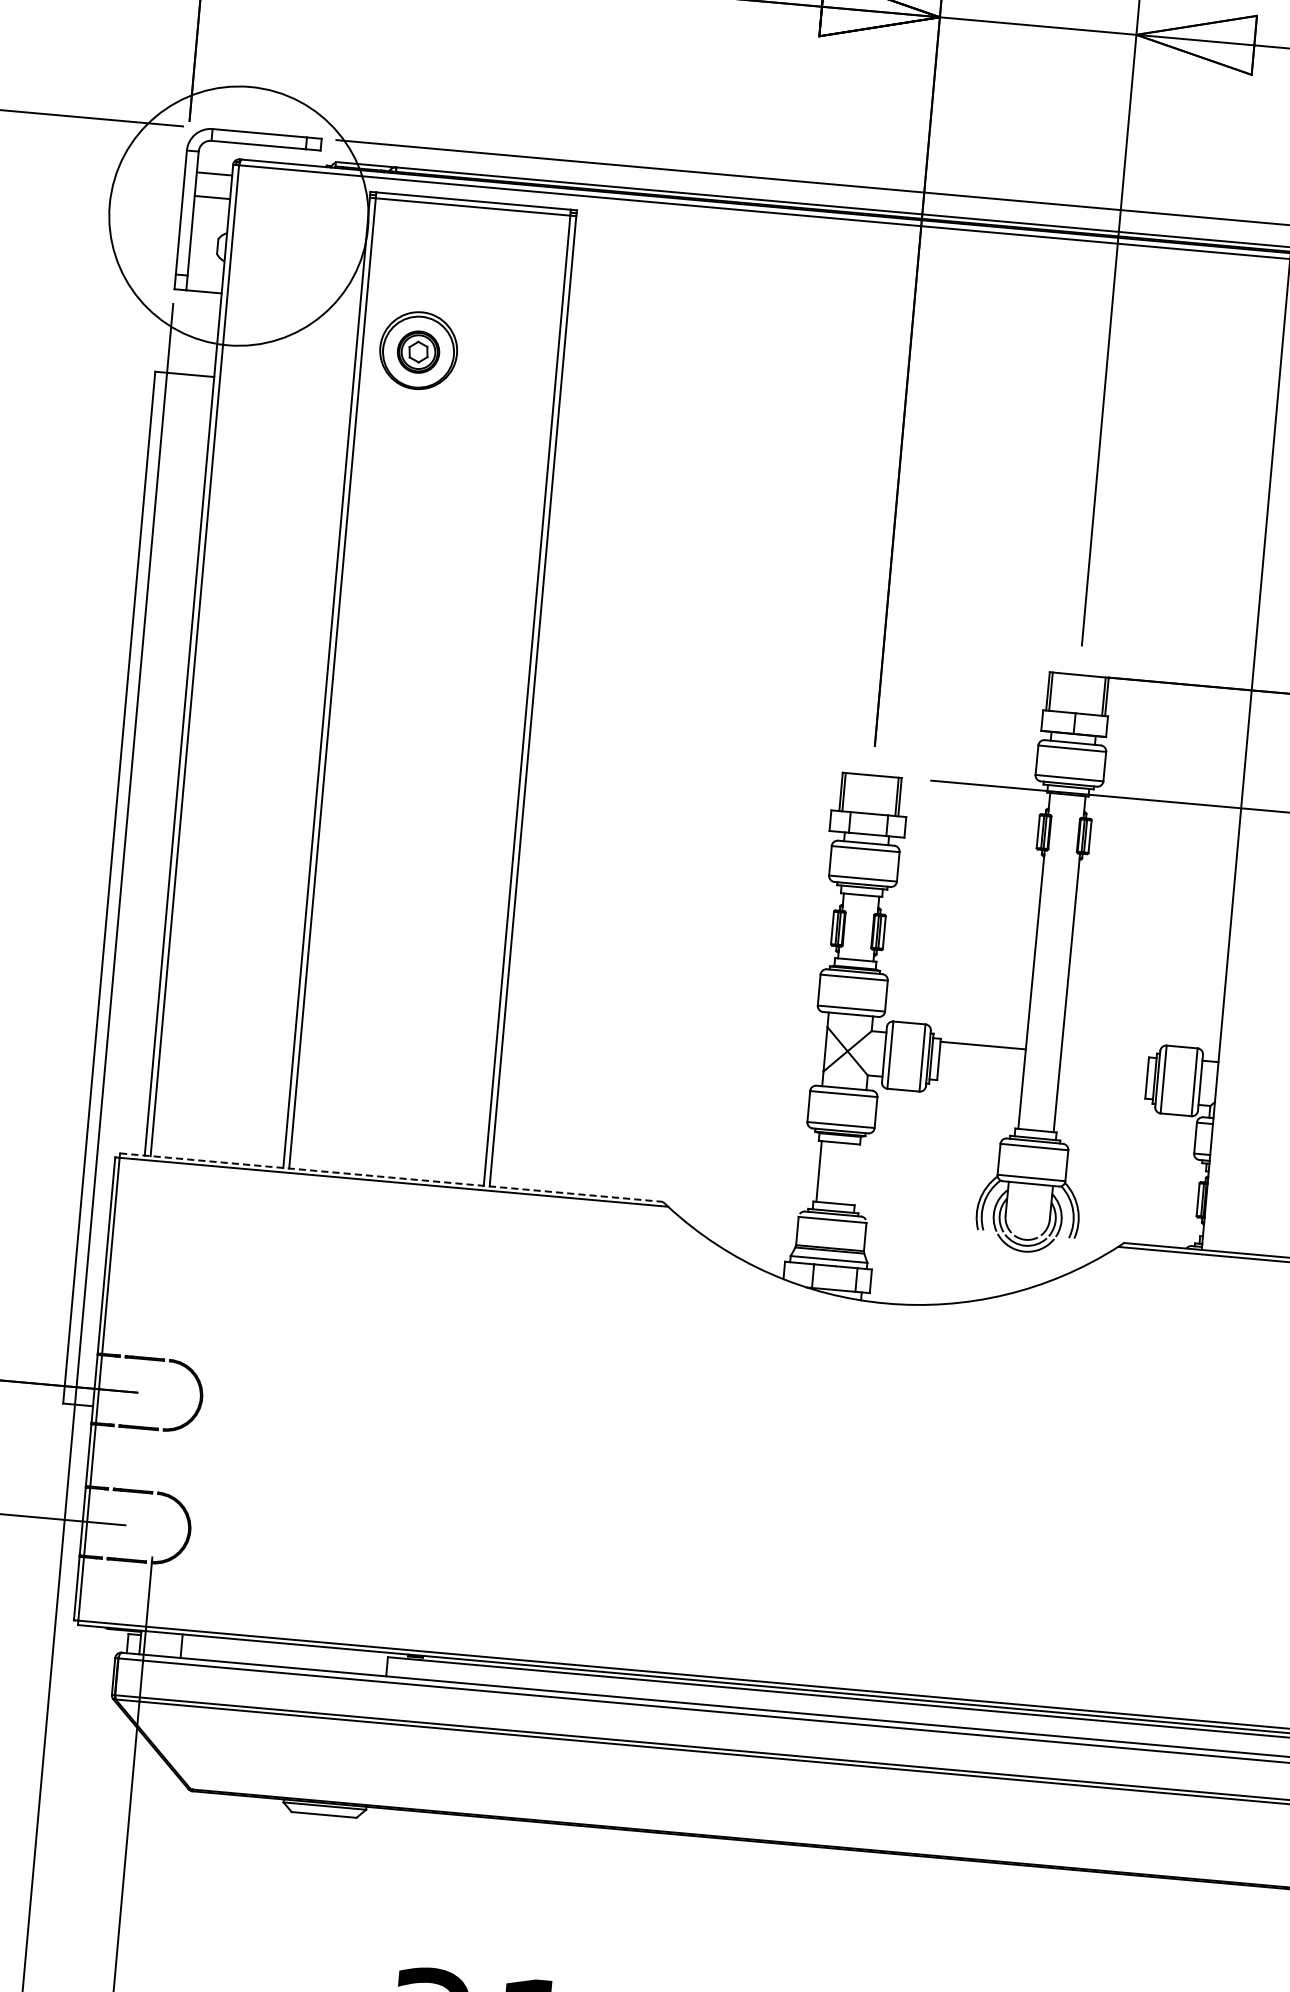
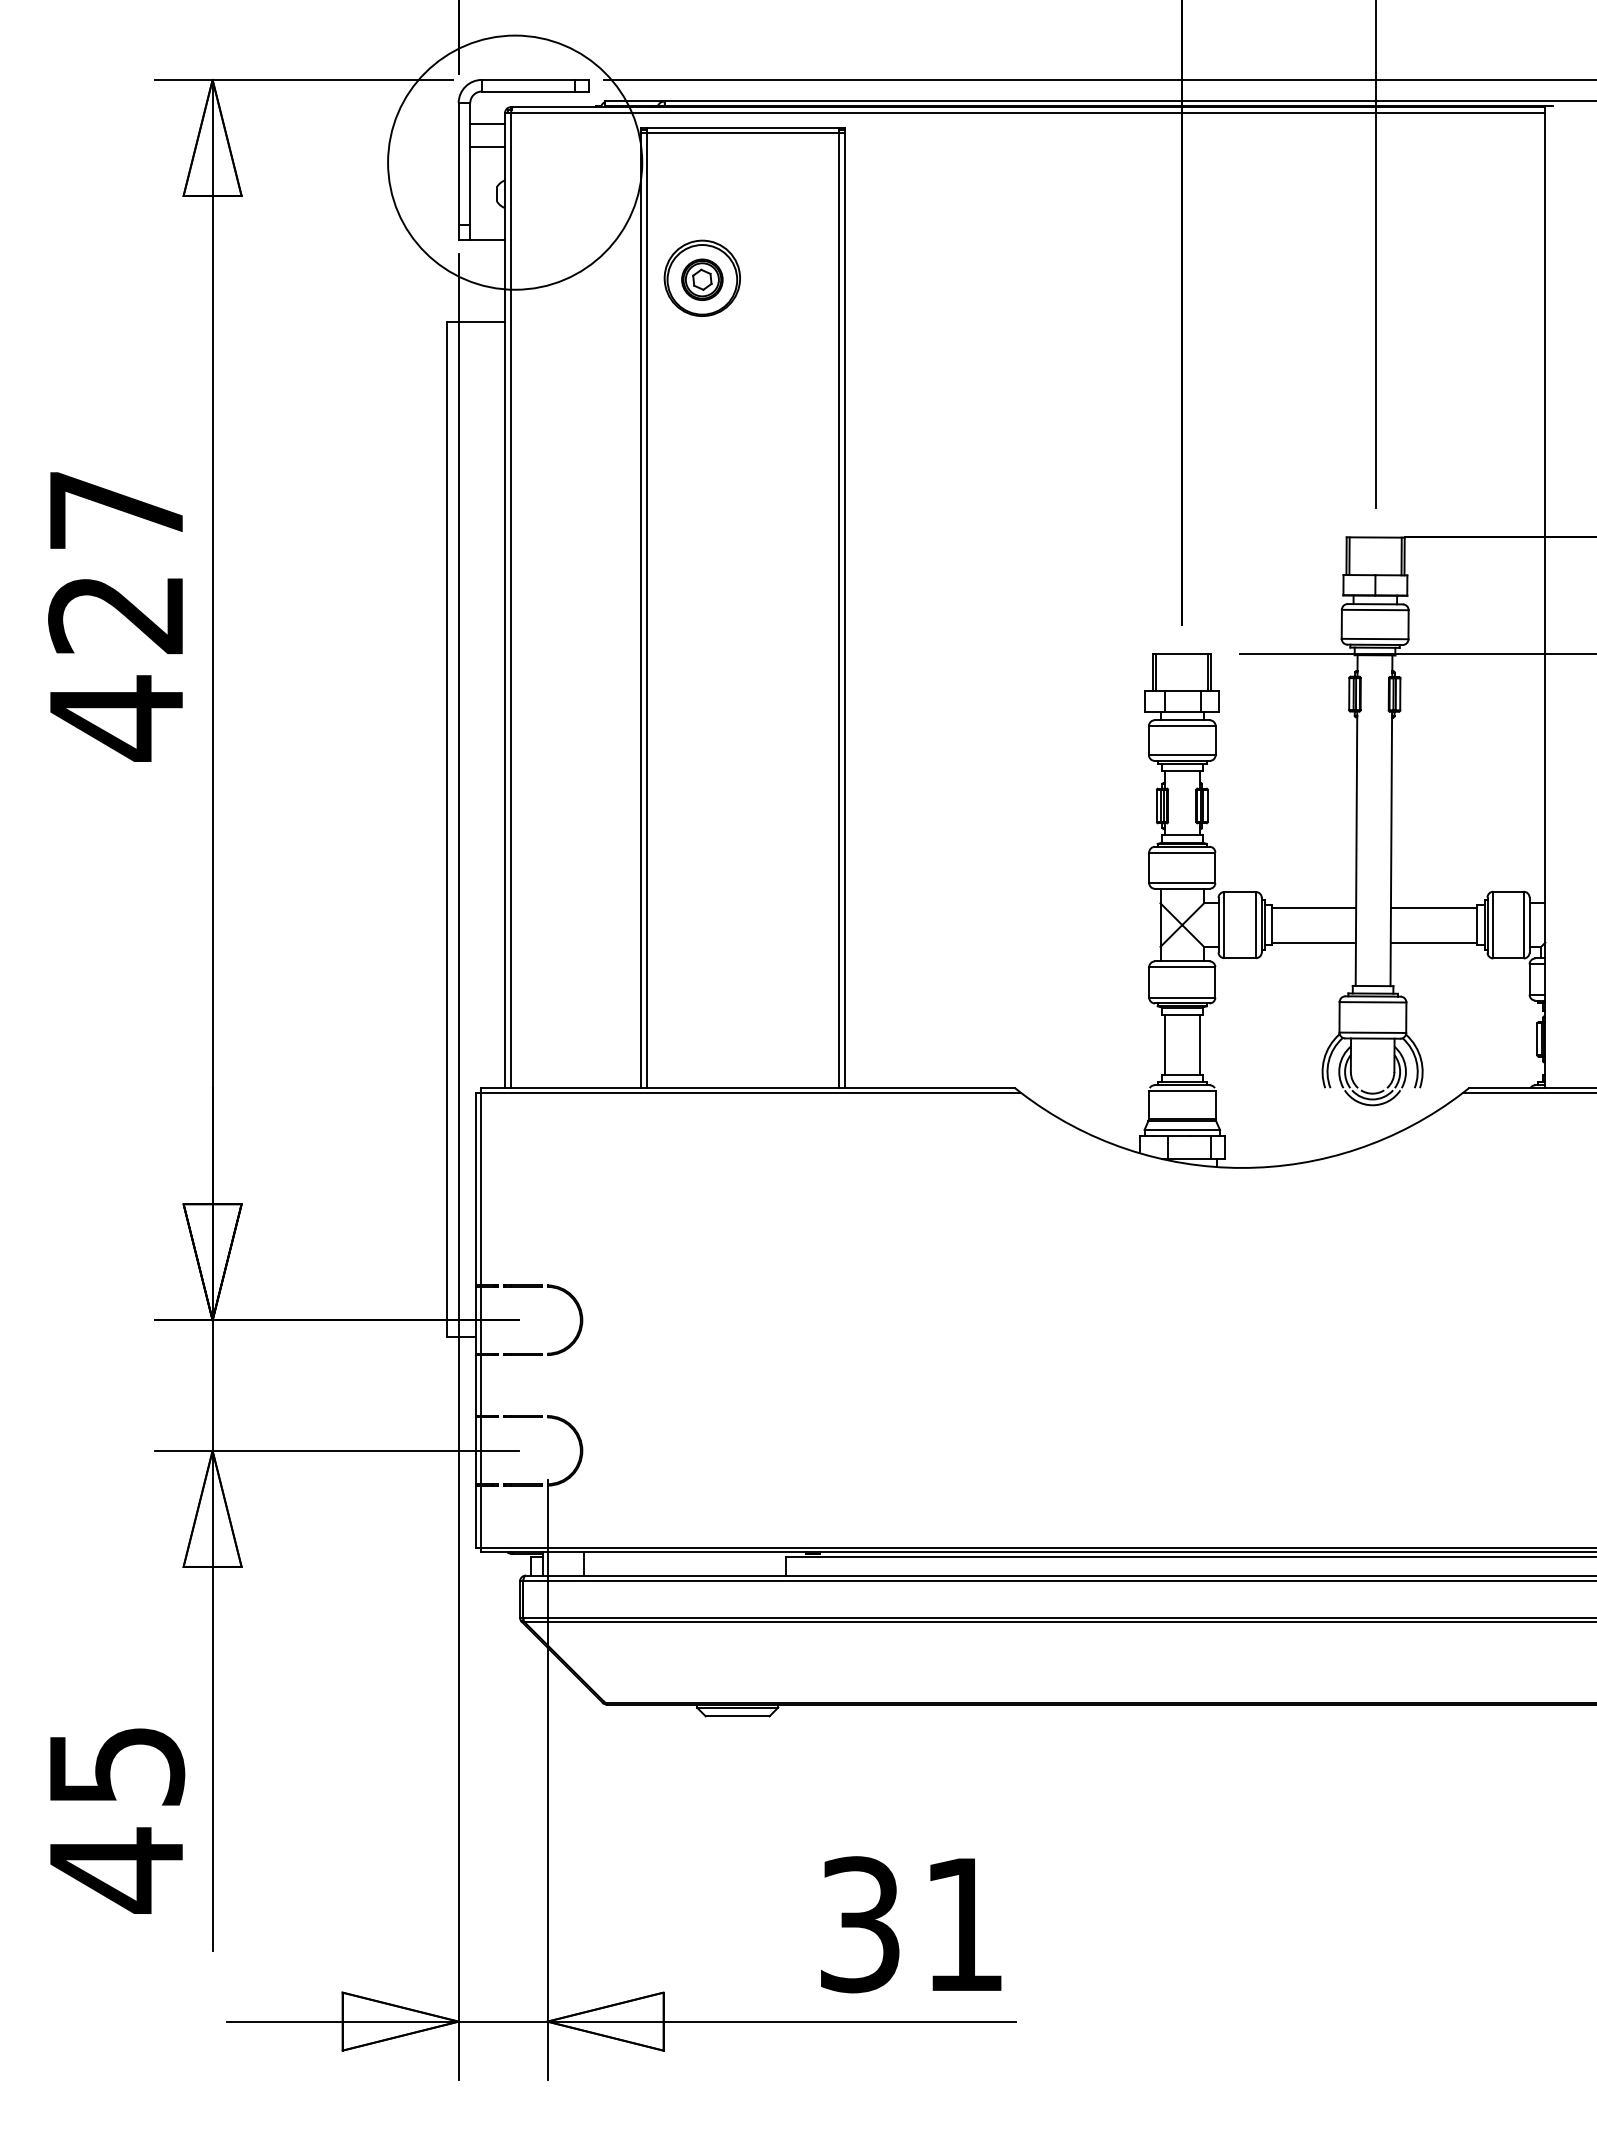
line: (1104, 1056) -> (1433, 907), added
line: (979, 1080) -> (1313, 942), added
line: (1101, 1091) -> (1433, 942), added
line: (854, 1174) -> (1199, 1044), added
line: (392, 1178) -> (748, 1088), dashed -> solid

